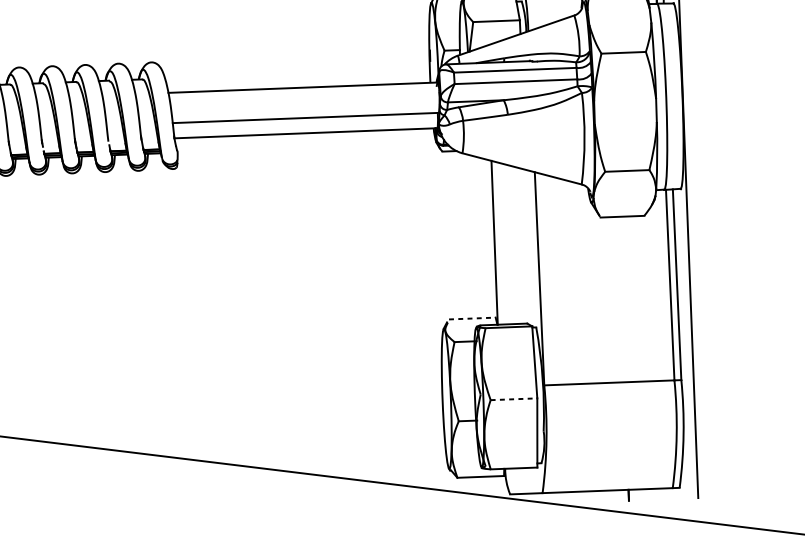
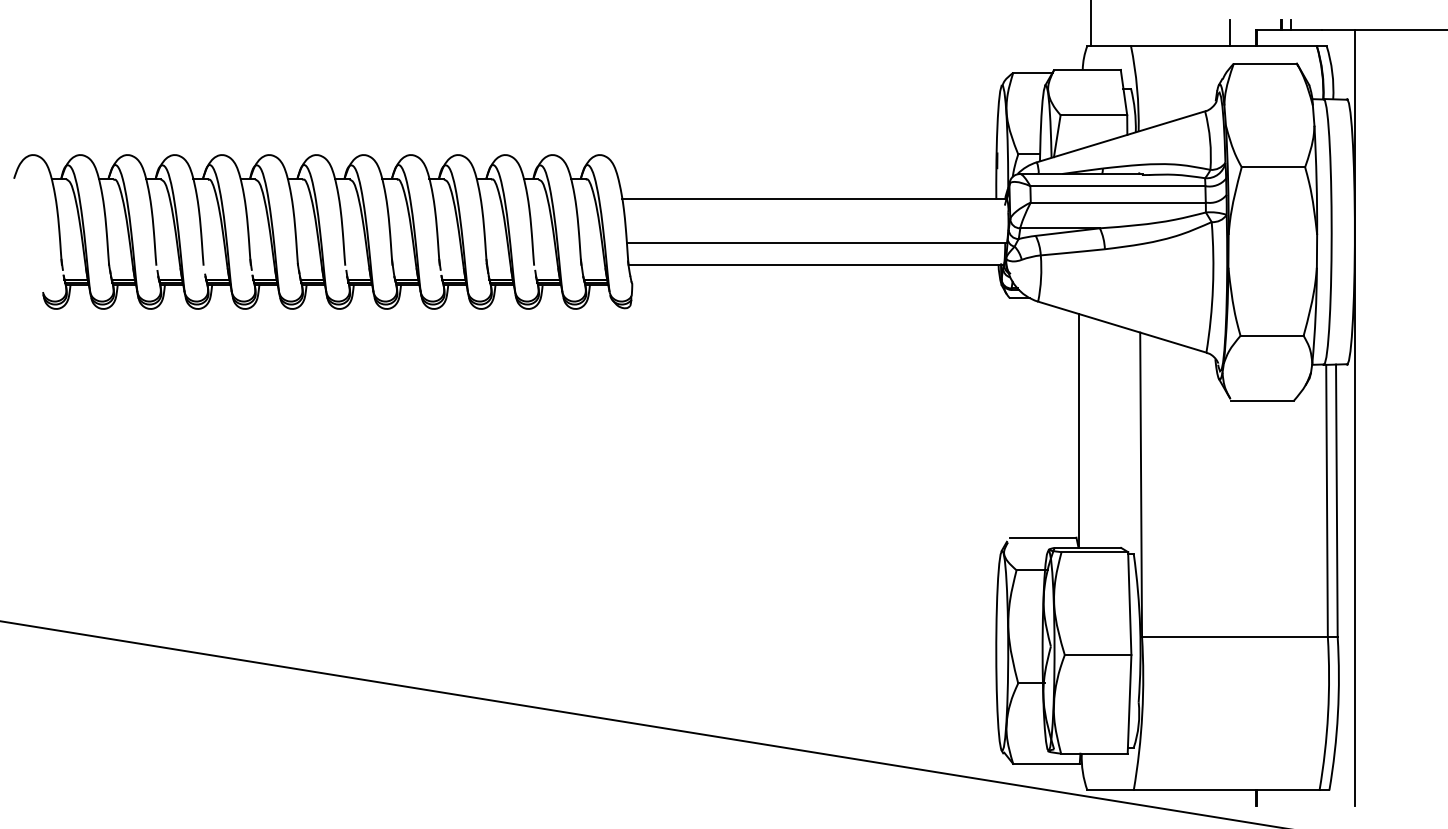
line: (472, 318) -> (1043, 537), dashed -> solid
line: (514, 399) -> (1098, 655), dashed -> solid

